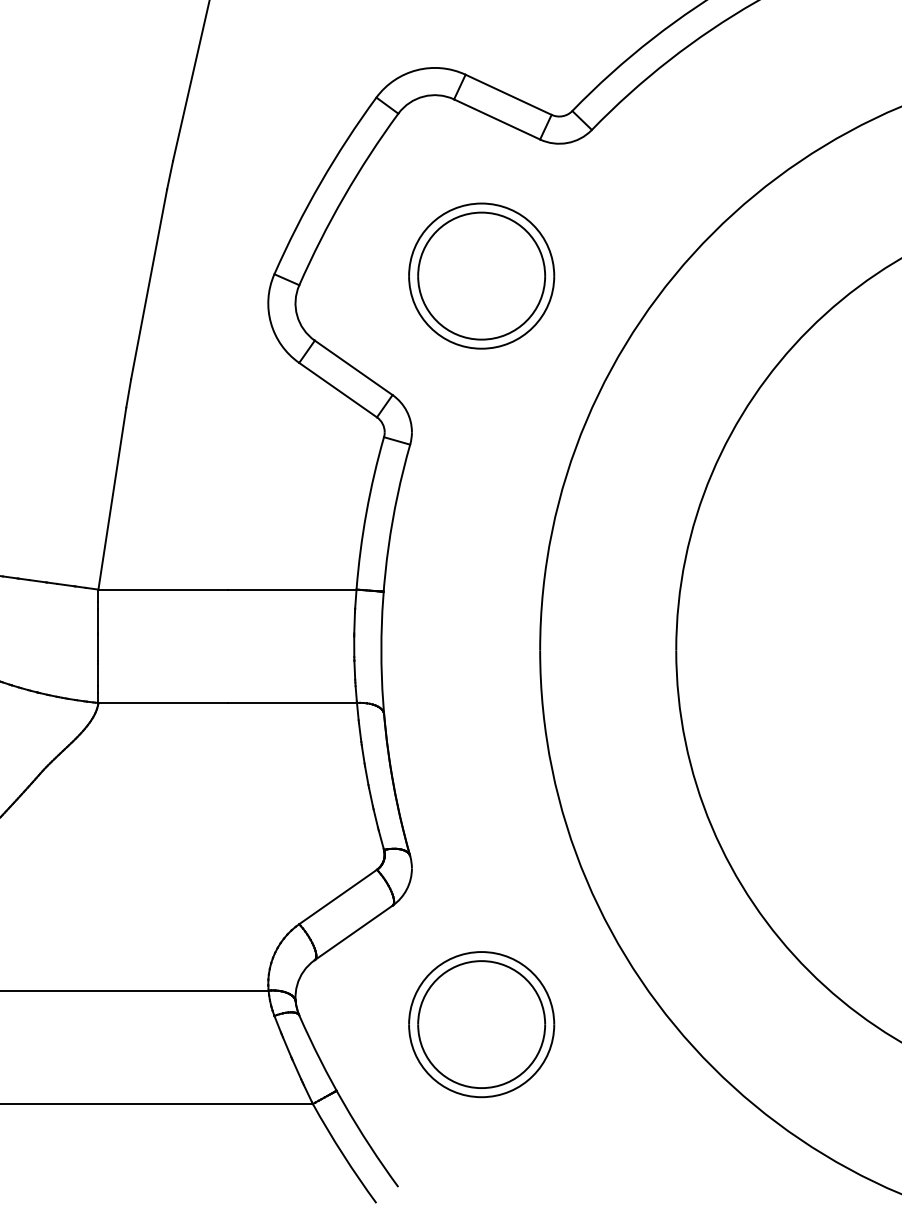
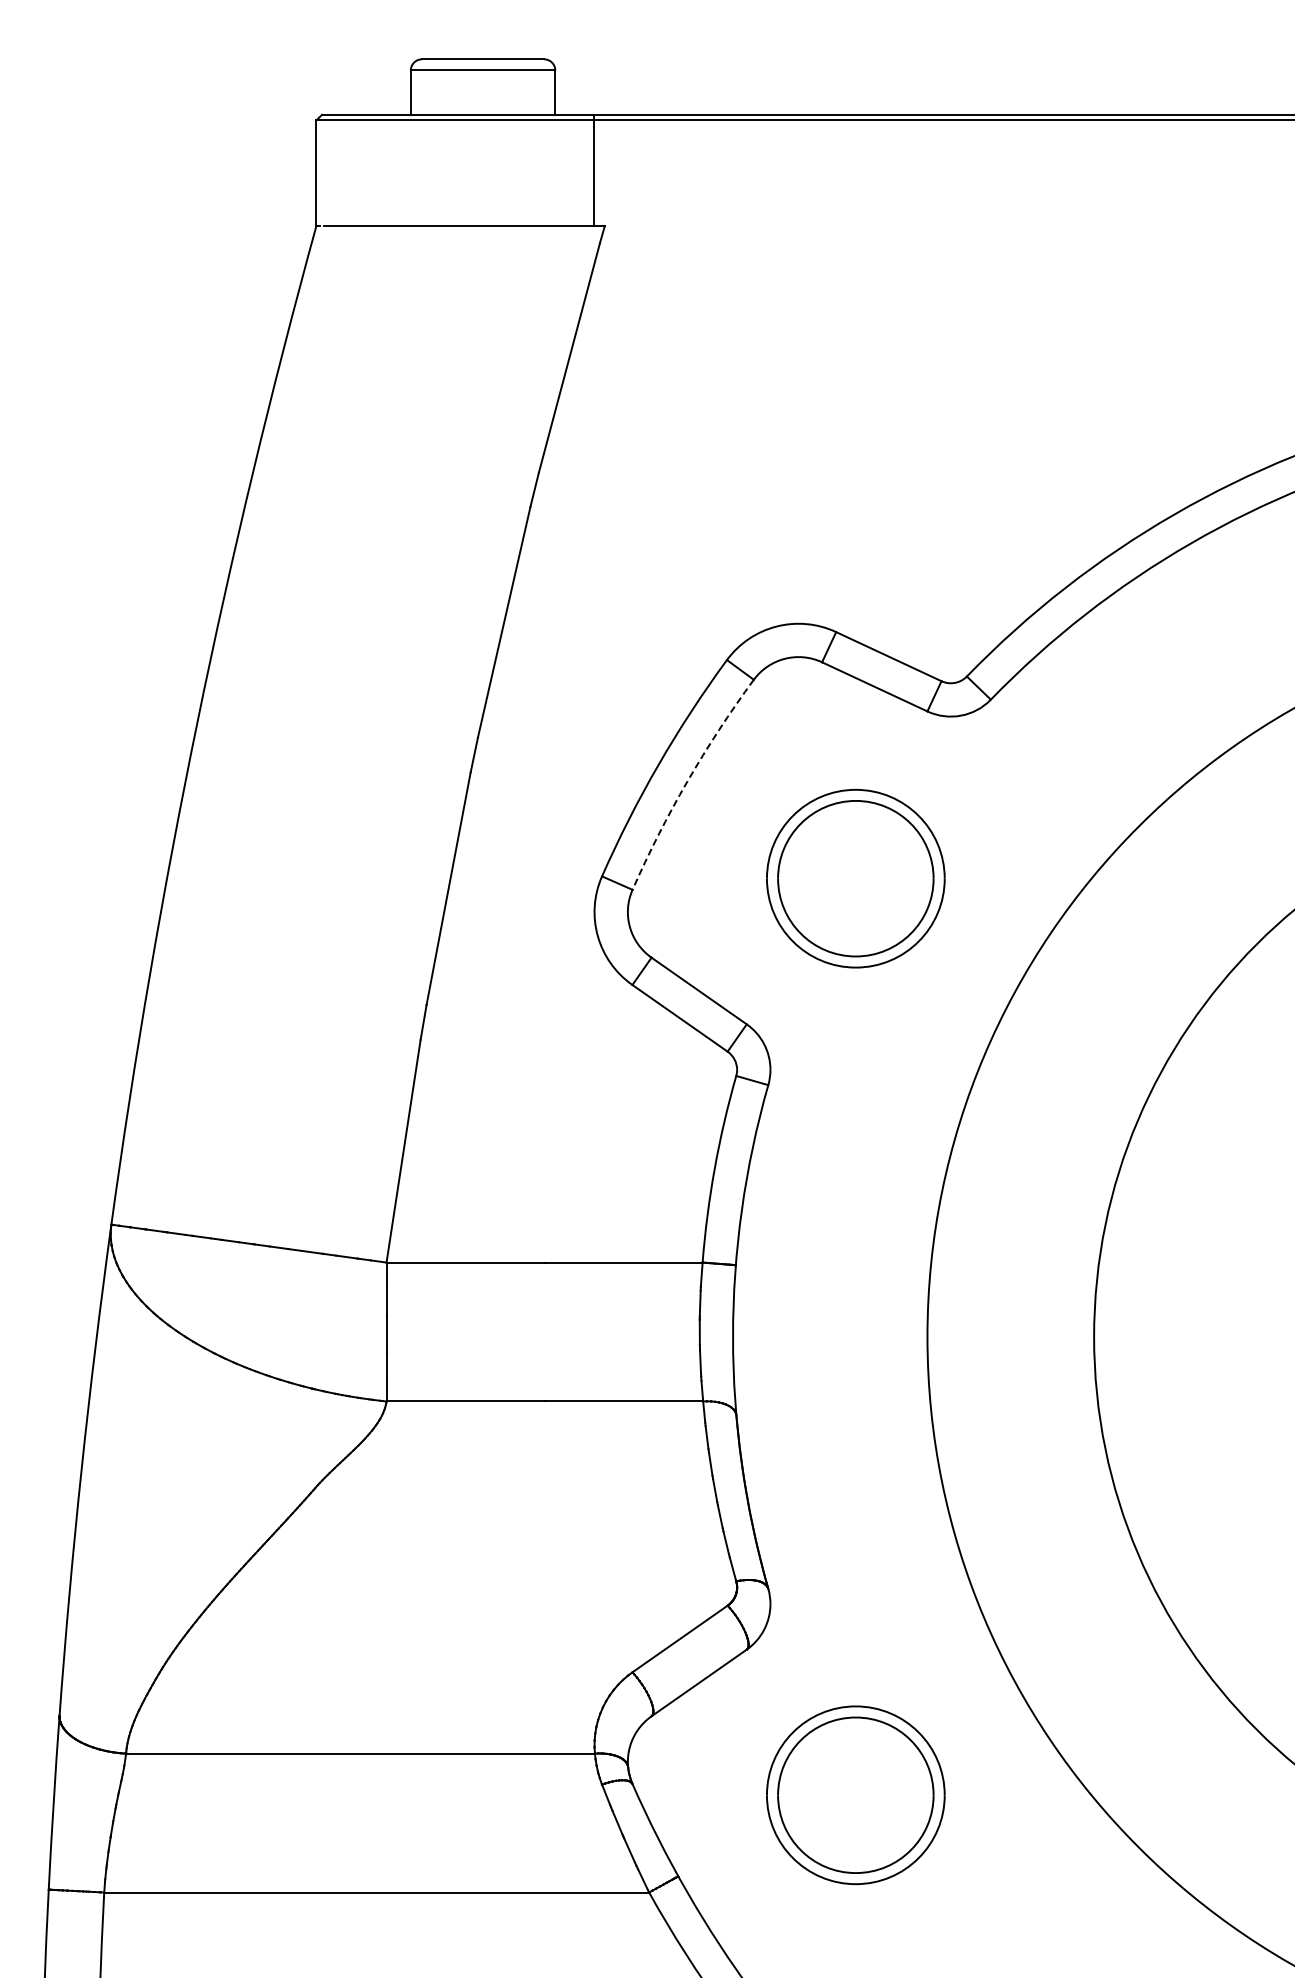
arc: (344, 196) -> (687, 781), solid -> dashed

